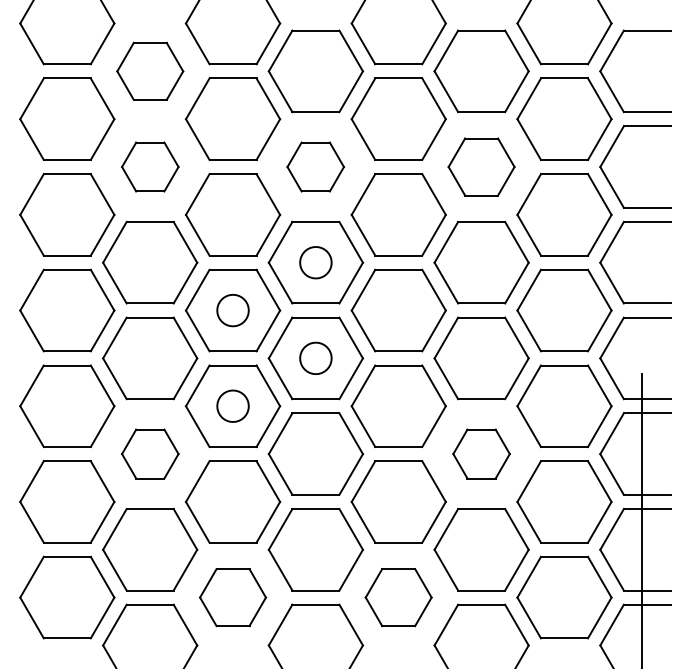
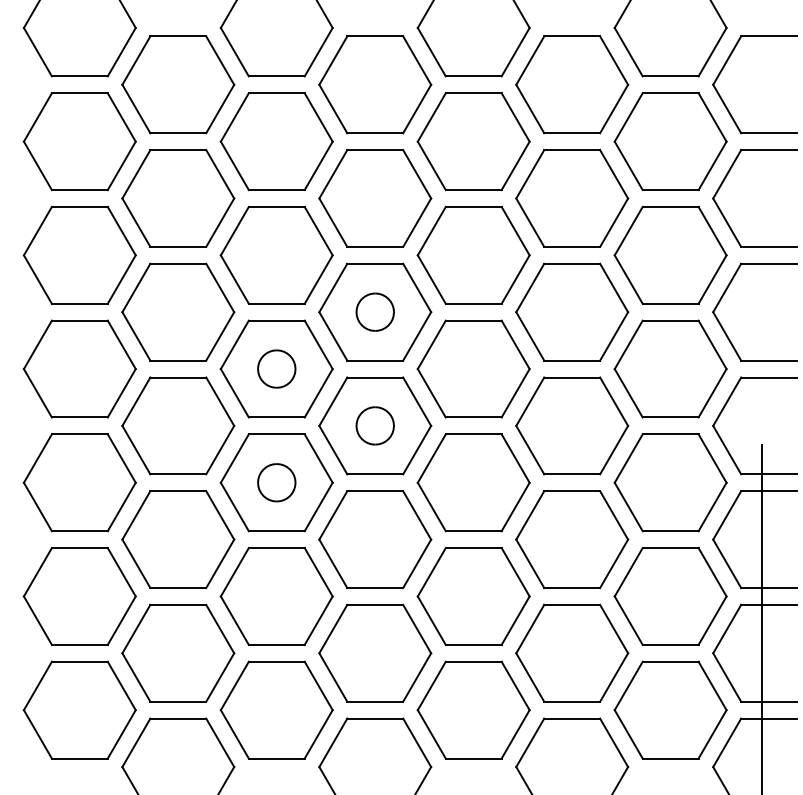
part: (150, 71) -> (178, 84), size x1.43
part: (150, 166) -> (178, 197), size x1.67
part: (315, 166) -> (374, 197), size x1.67
part: (481, 166) -> (572, 197), size x1.43
part: (150, 453) -> (178, 538), size x1.67
part: (481, 453) -> (572, 538), size x1.67
part: (232, 597) -> (276, 710), size x1.43
part: (398, 597) -> (473, 710), size x1.43

